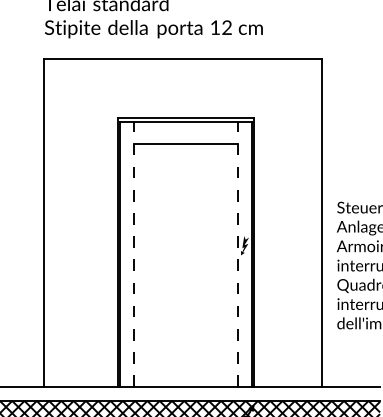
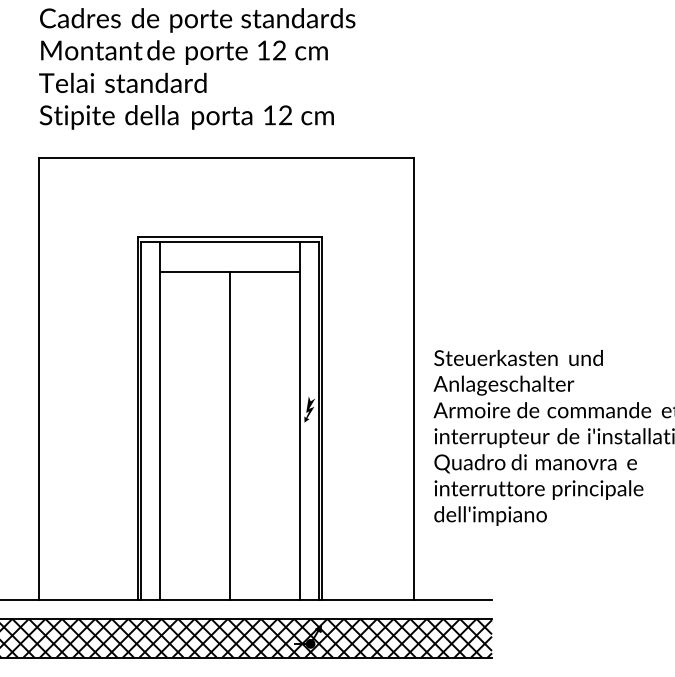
line: (133, 254) -> (159, 421), dashed -> solid
line: (238, 254) -> (300, 421), dashed -> solid
line: (186, 264) -> (230, 435), added

